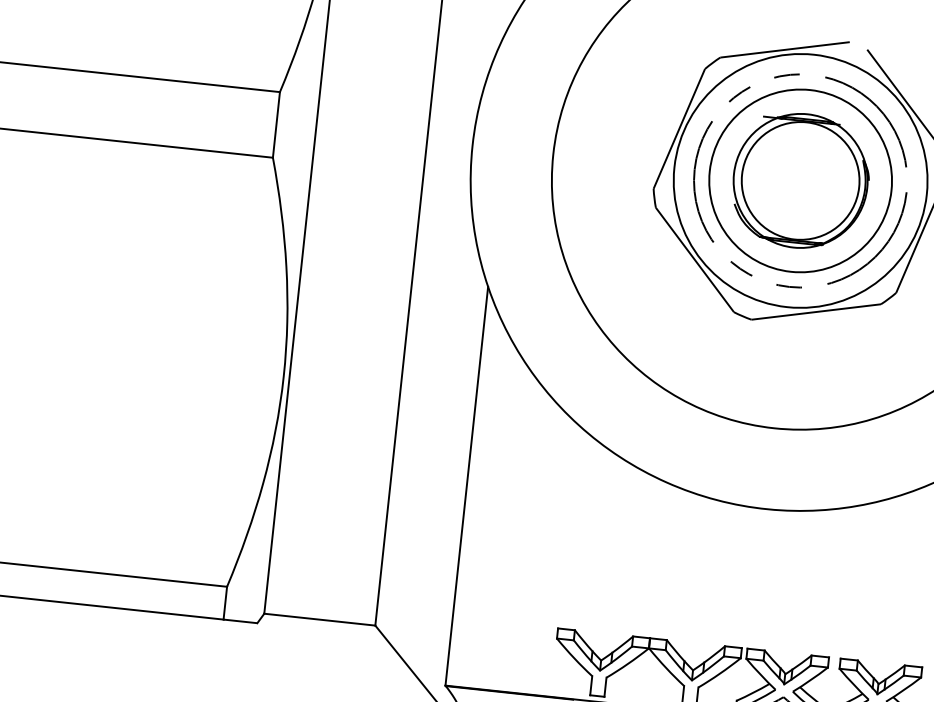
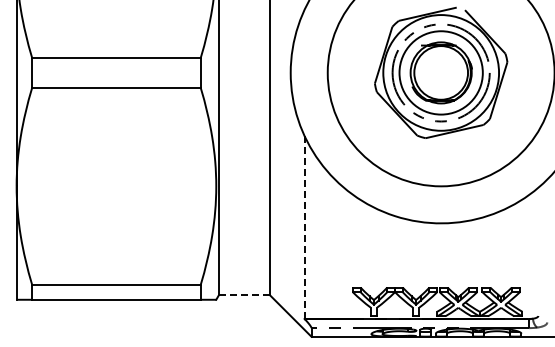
line: (466, 488) -> (304, 228), solid -> dashed
line: (319, 620) -> (244, 295), solid -> dashed

